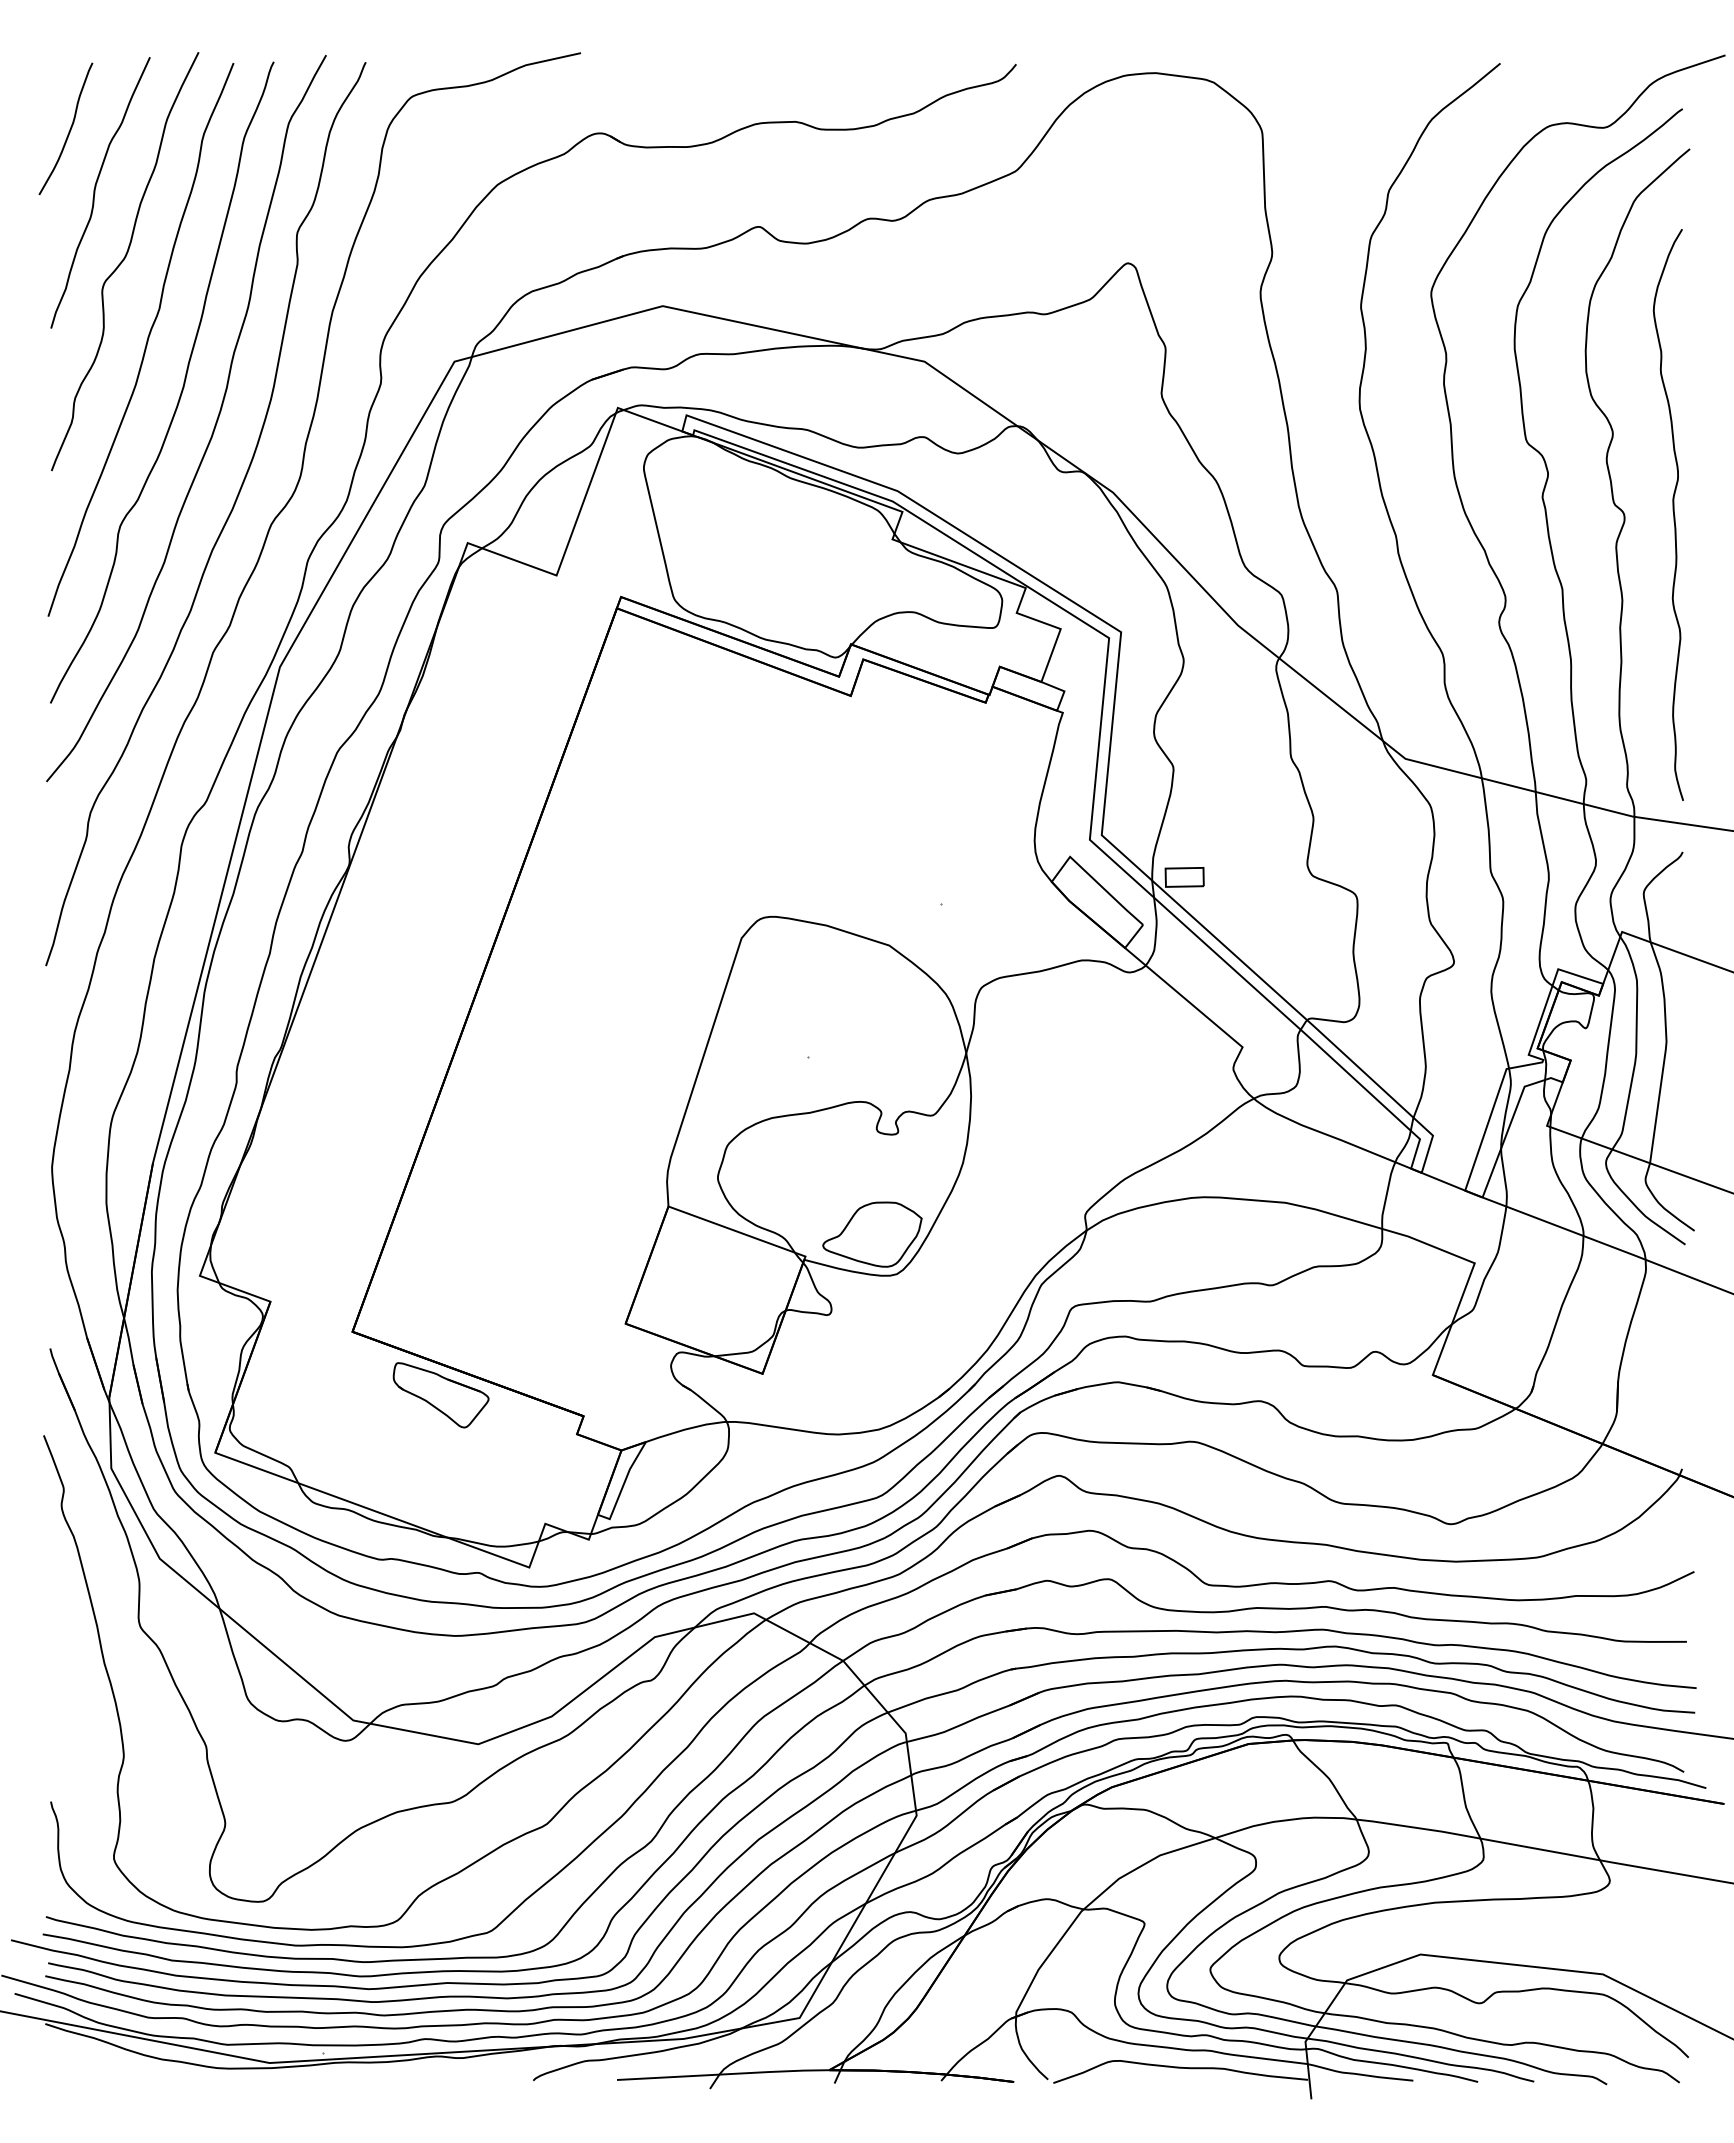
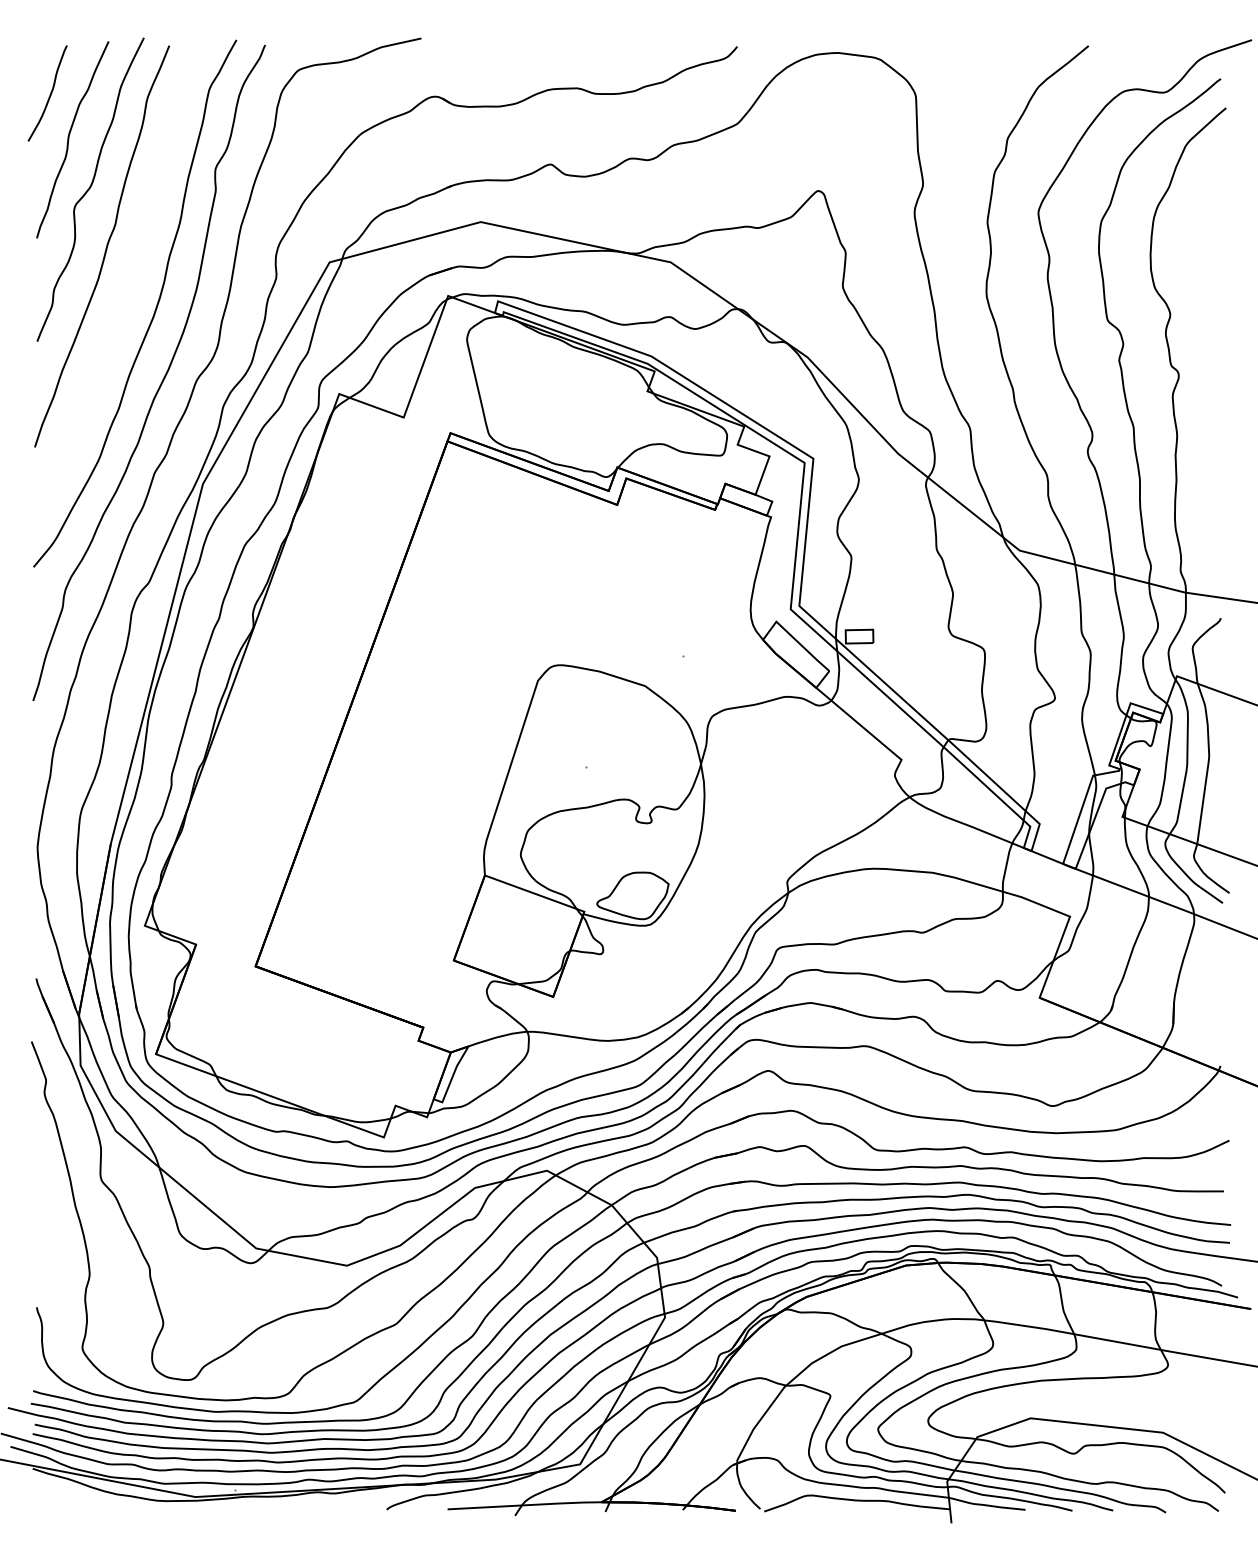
curve: (181, 389) -> (131, 282), removed
curve: (1672, 511) -> (1213, 371), removed
part: (440, 1395) -> (319, 1012), removed

